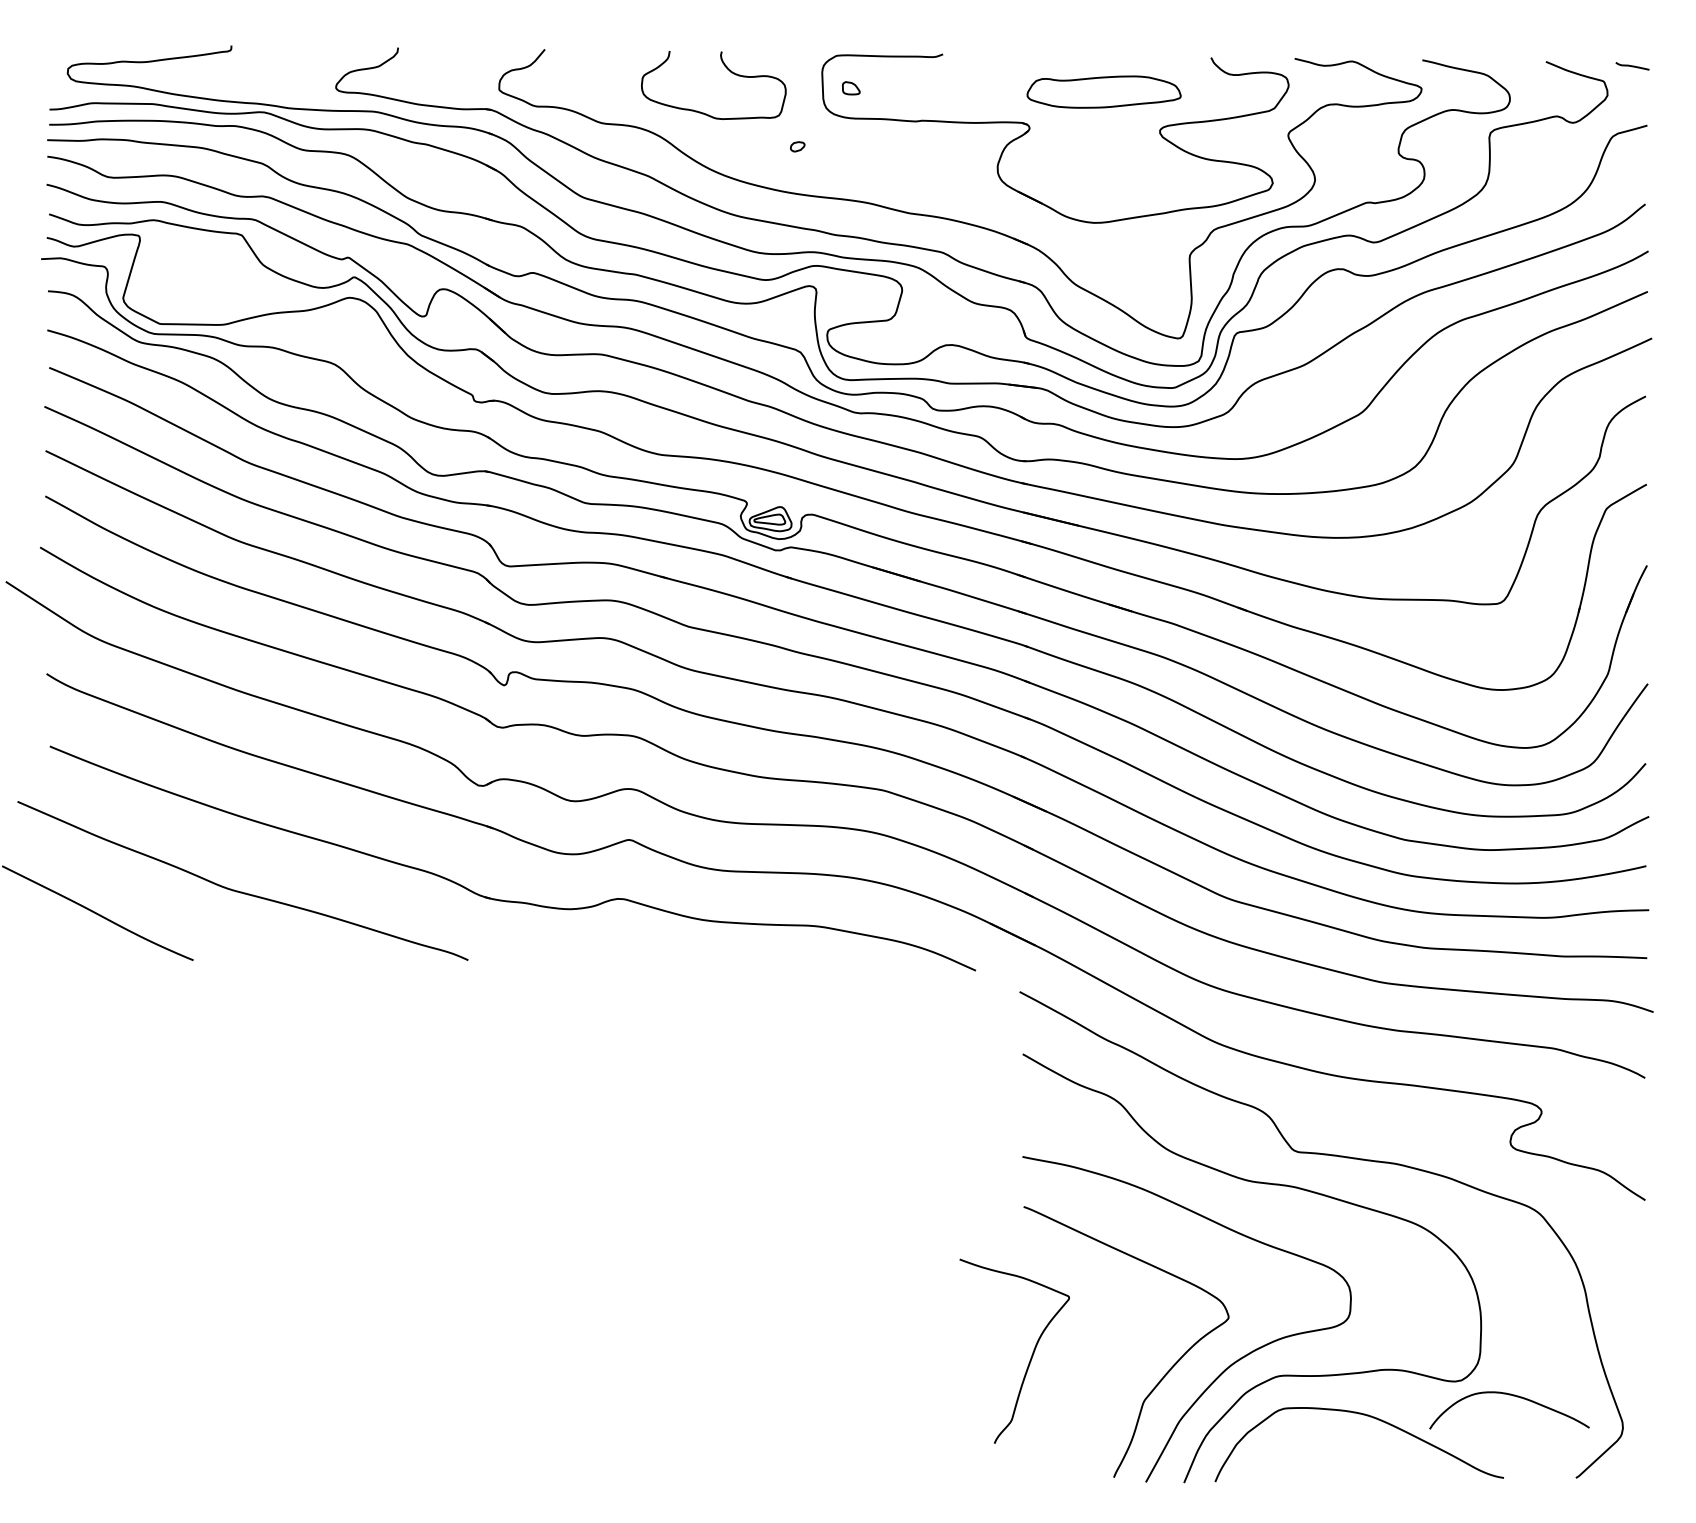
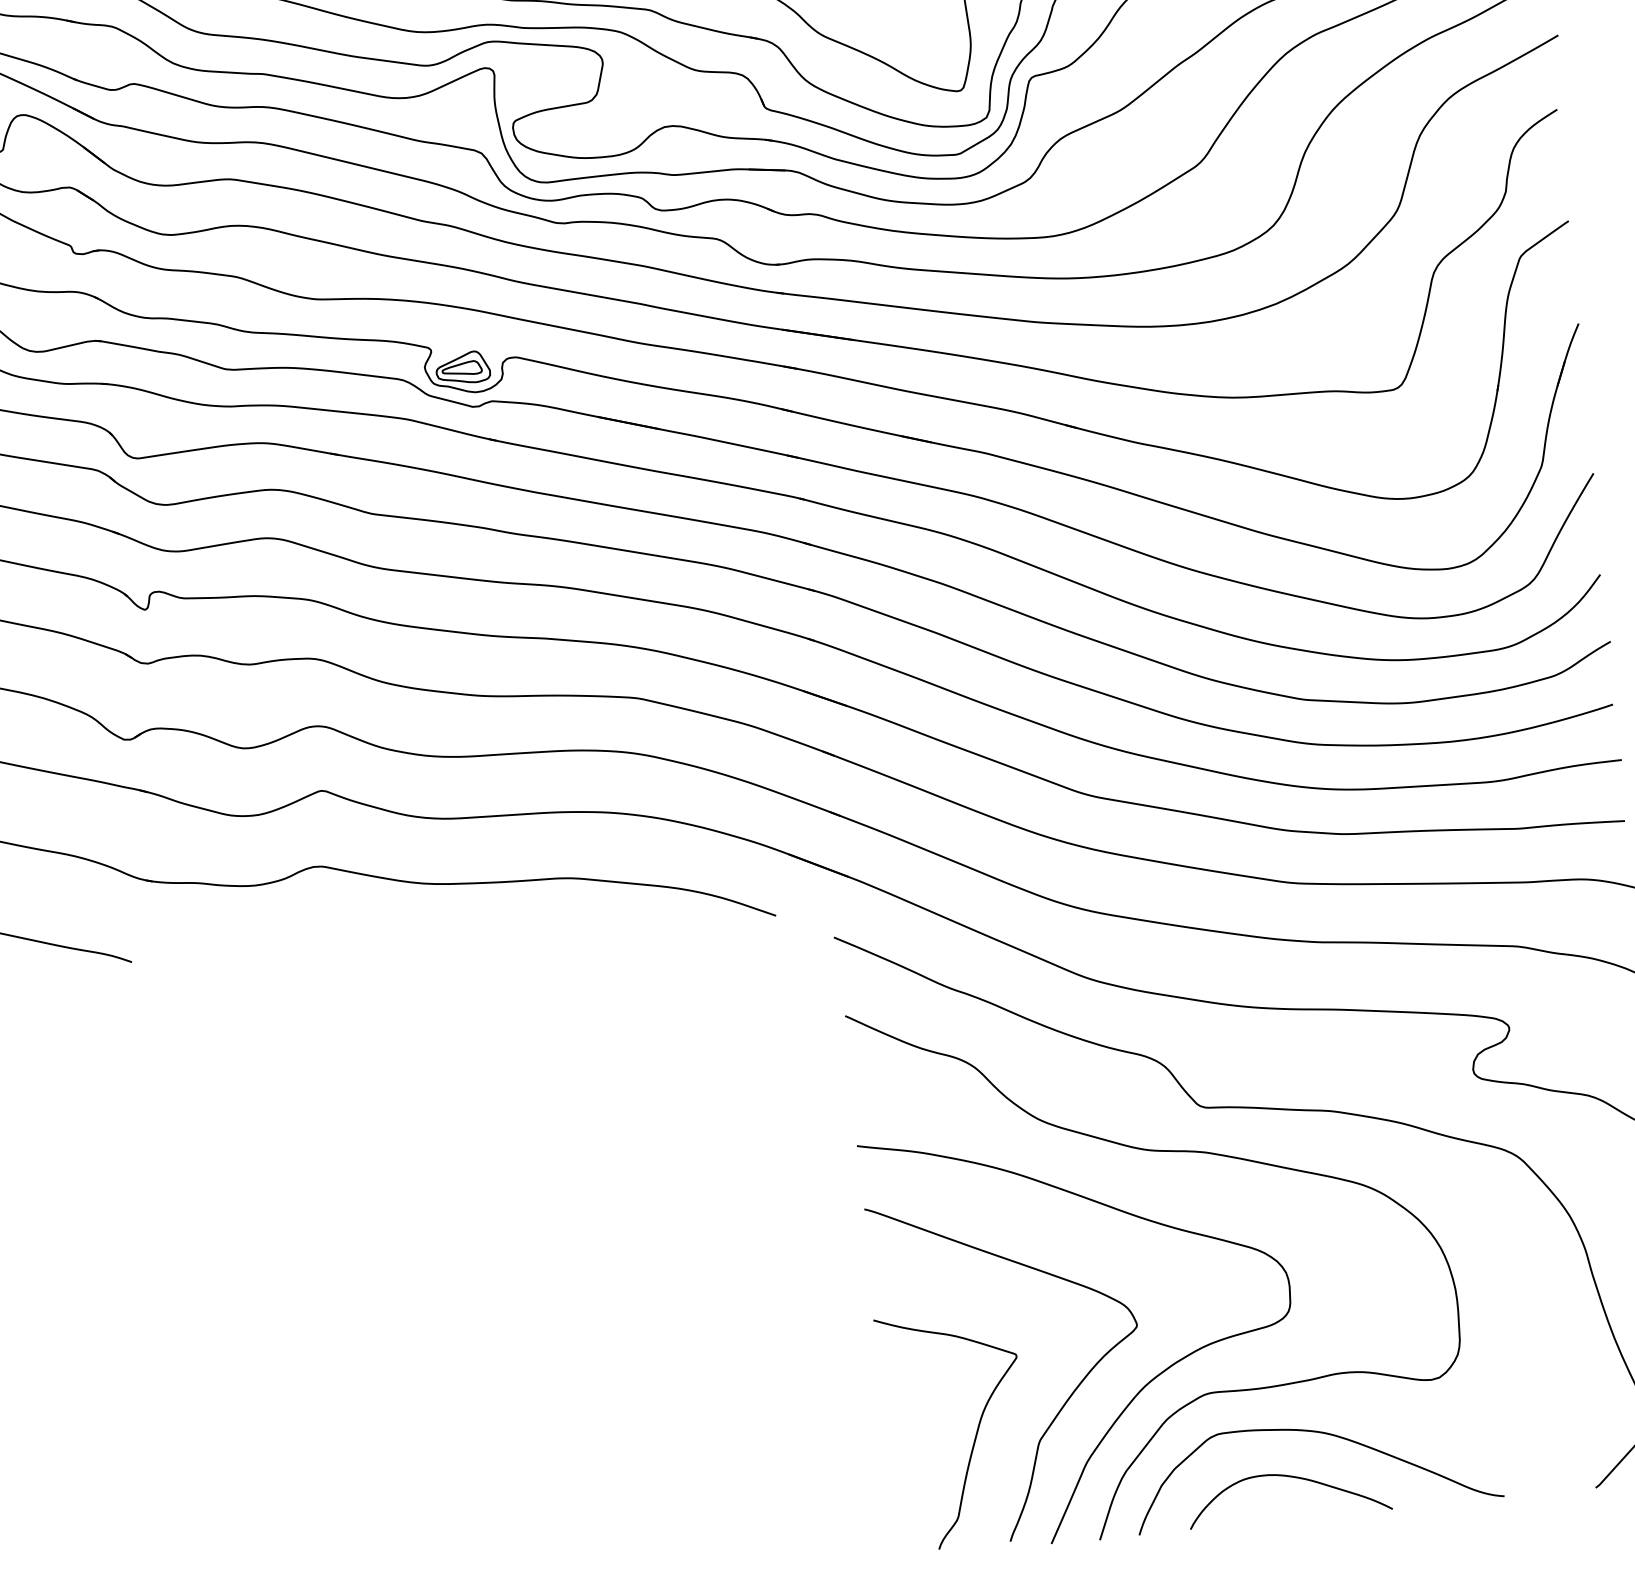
curve: (1030, 1357) -> (974, 1436), moved
curve: (1513, 1396) -> (1292, 1478), moved

